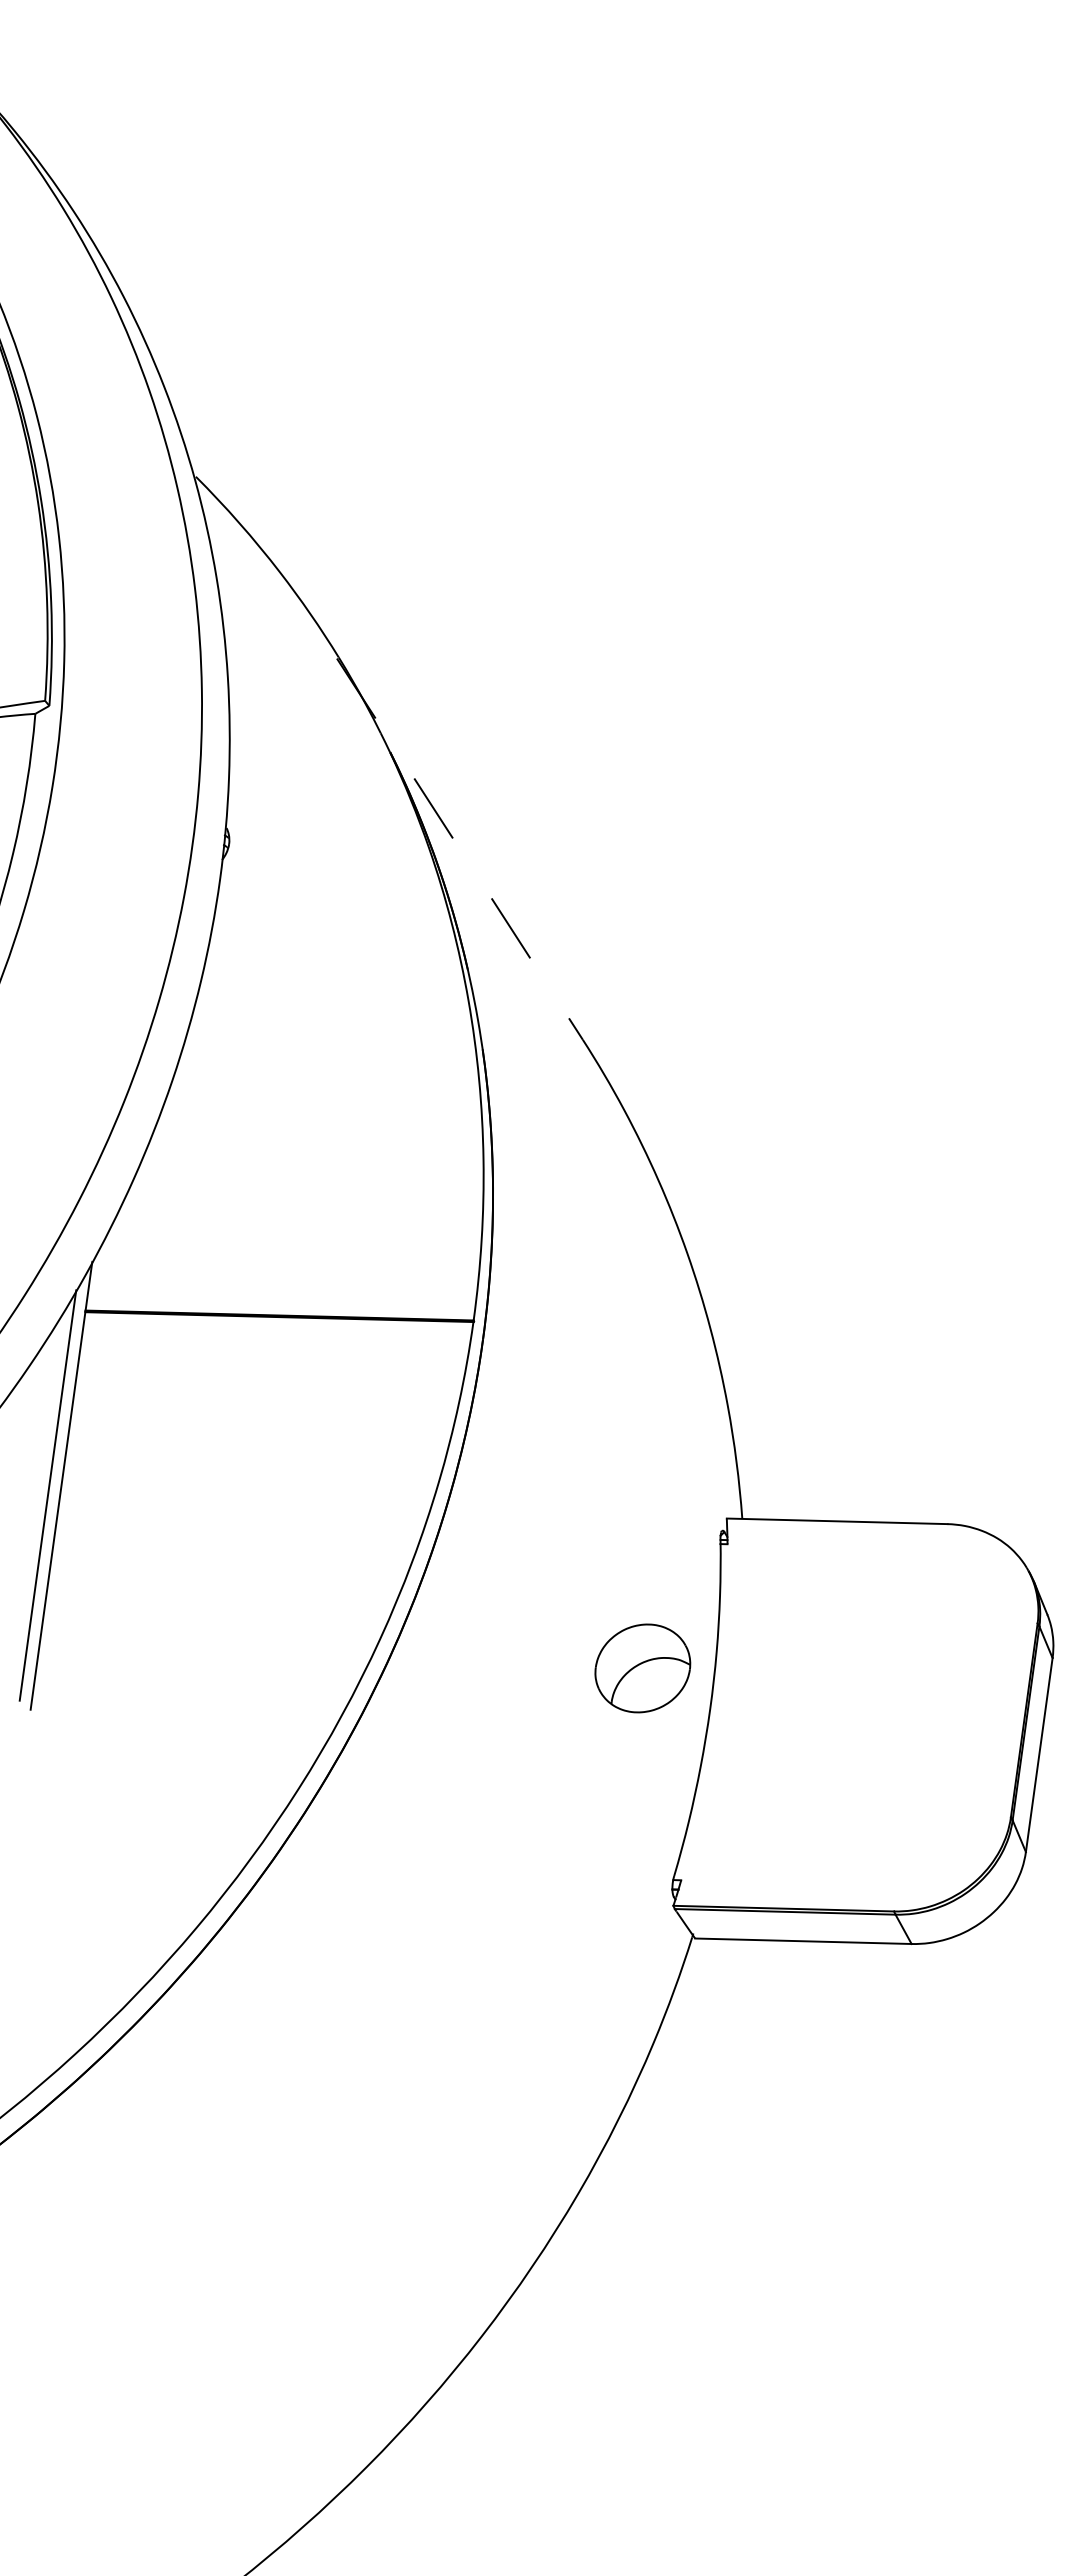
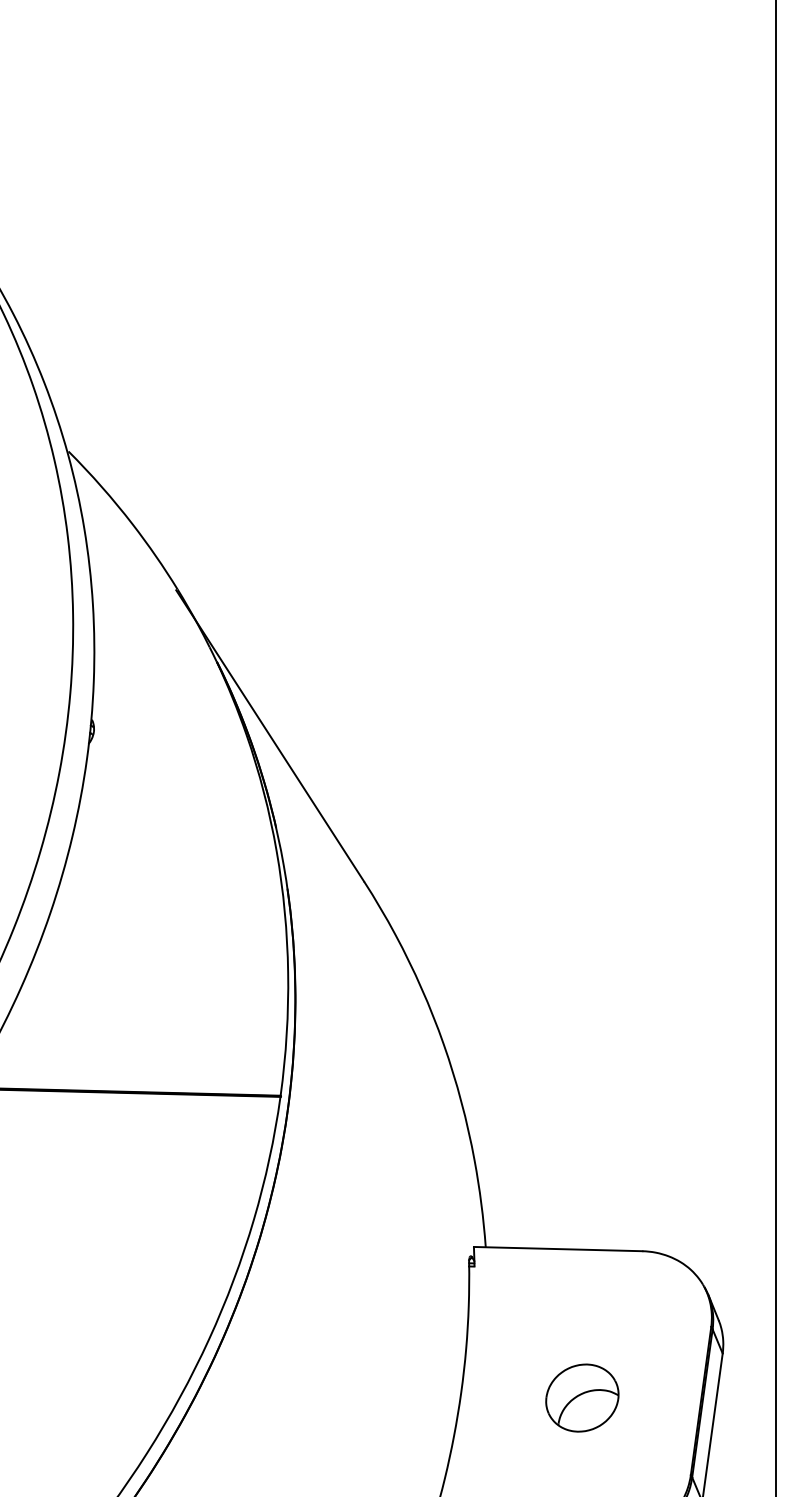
line: (459, 849) -> (269, 736), dashed -> solid
part: (642, 1668) -> (582, 1398), moved

